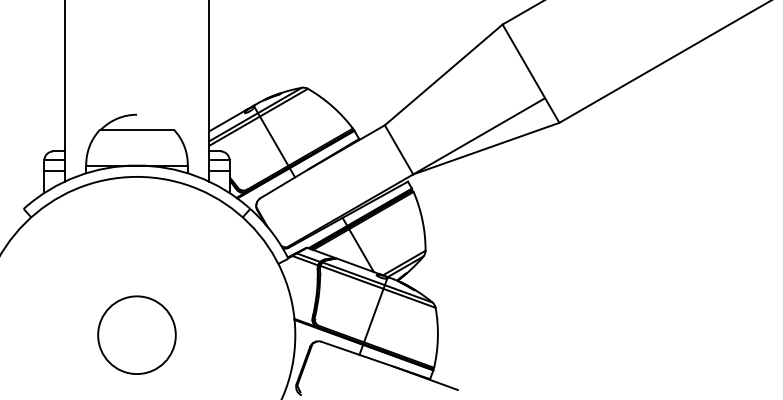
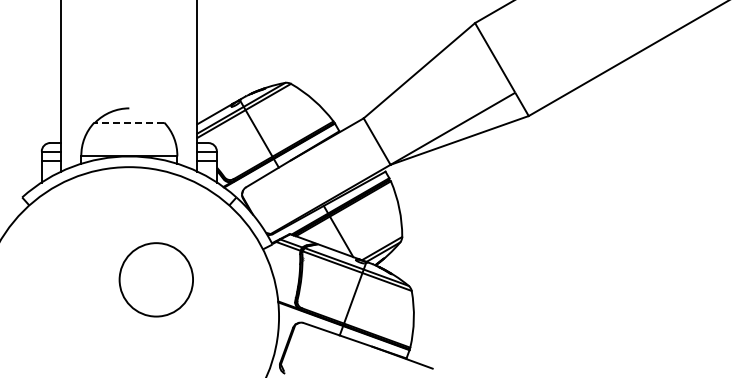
line: (137, 129) -> (129, 122), solid -> dashed
circle: (136, 334) -> (155, 279), moved

